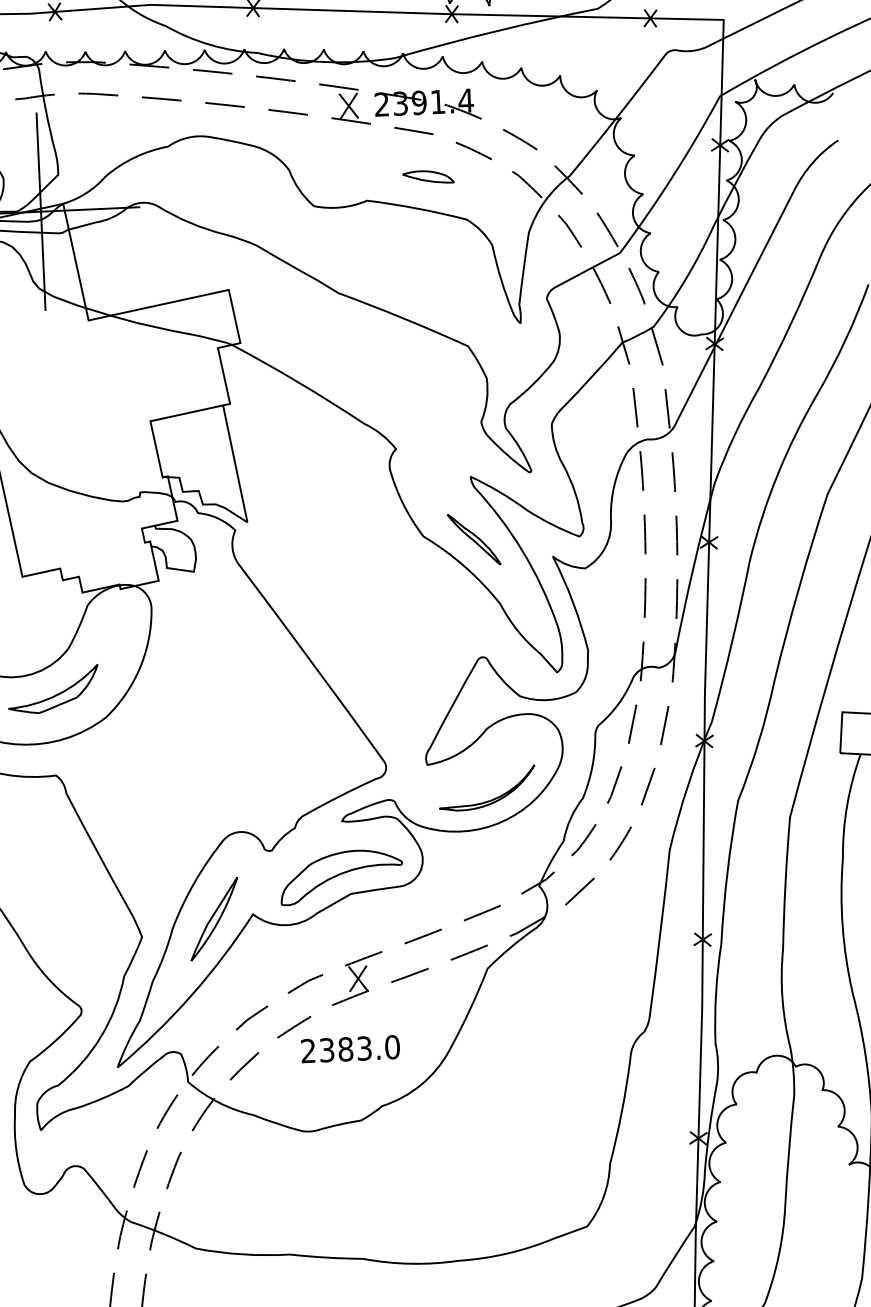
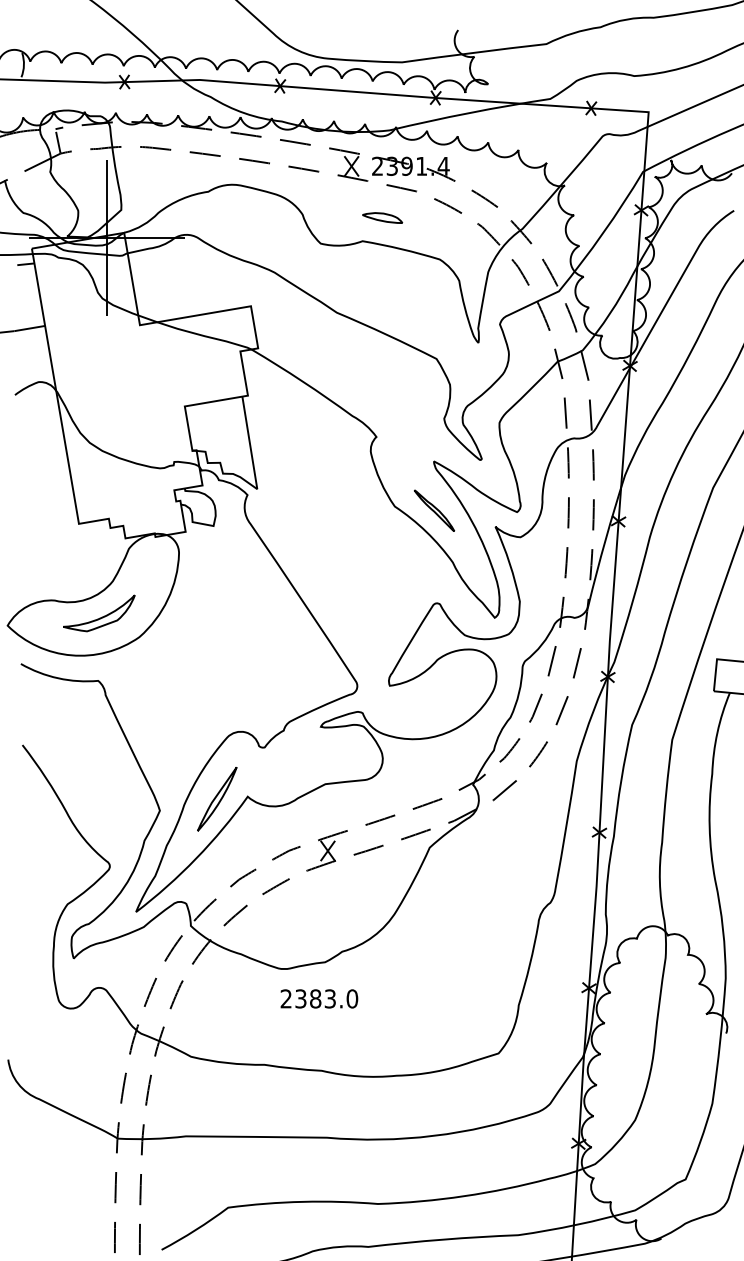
part: (428, 176) -> (382, 217), moved
part: (492, 798) -> (439, 714), removed
part: (341, 876) -> (318, 770), removed
text: (350, 1048) -> (319, 998), moved

